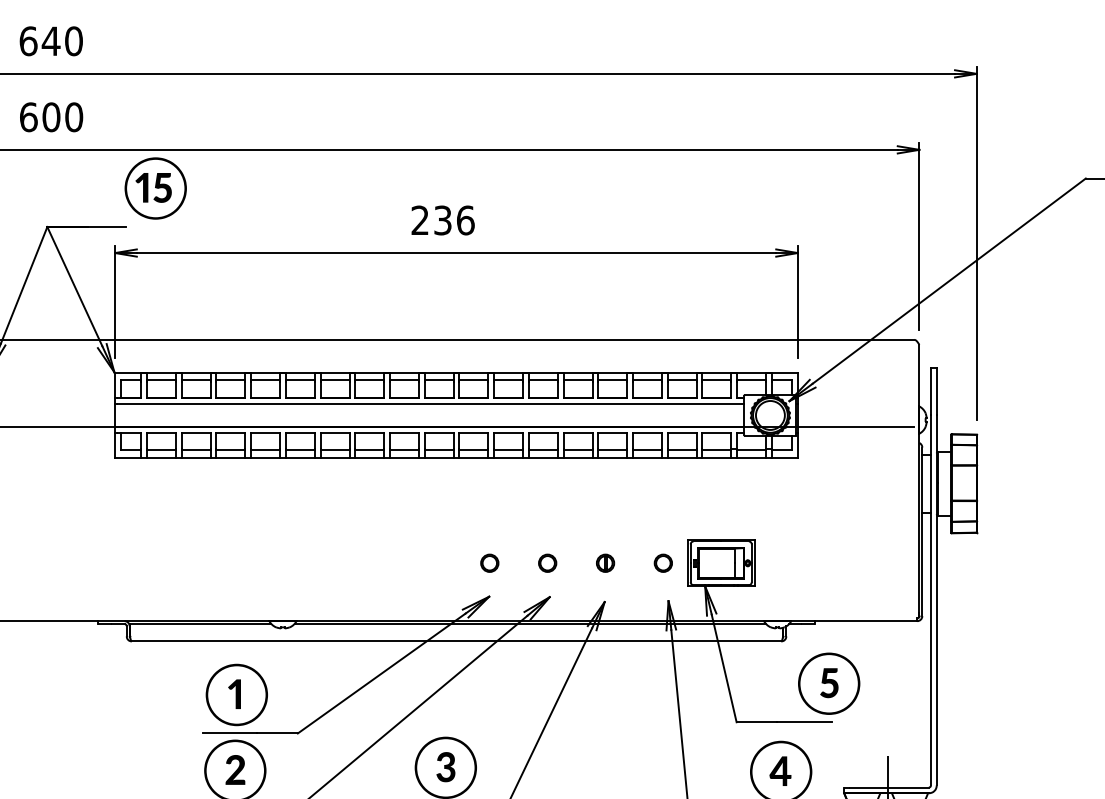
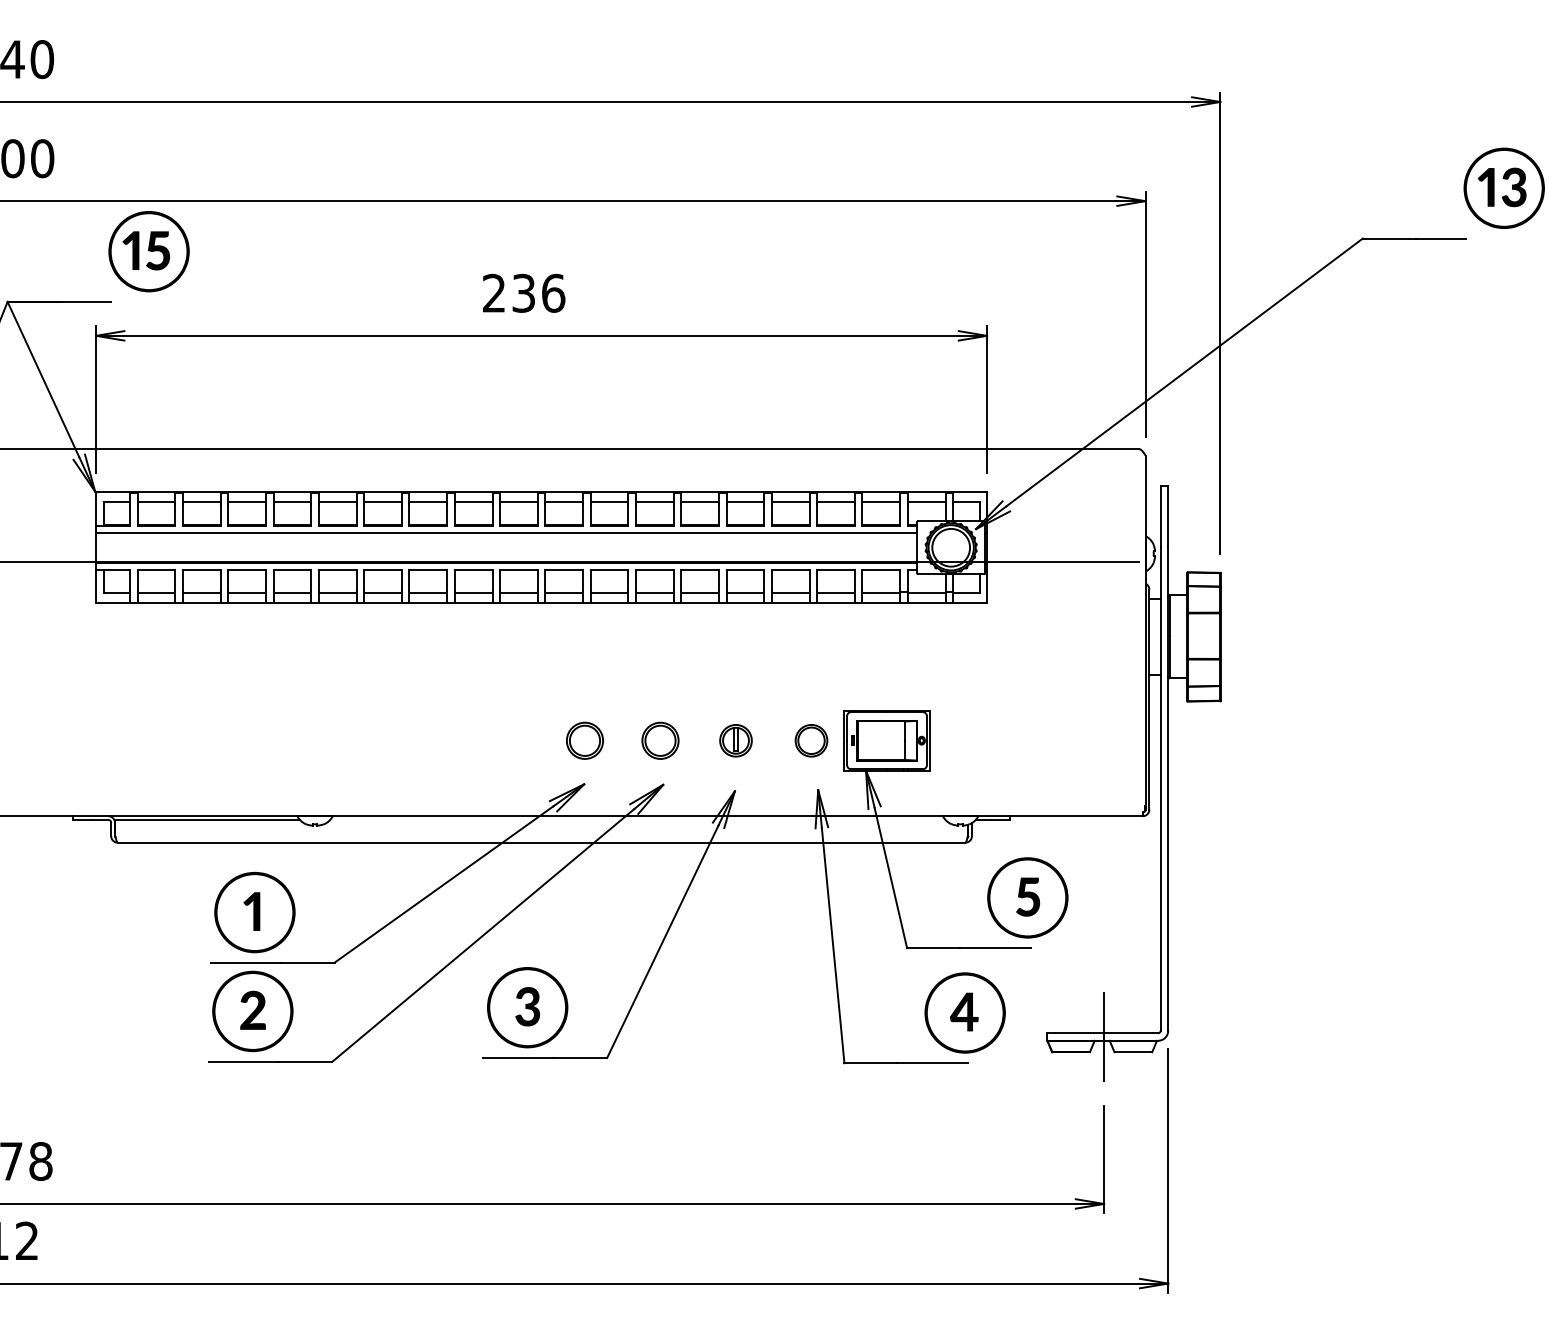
part: (489, 563) -> (584, 740), size x1.6
part: (547, 563) -> (660, 740), size x1.6
part: (605, 563) -> (735, 740), size x1.4
part: (663, 563) -> (811, 740), size x1.4
line: (530, 623) -> (637, 819), removed

